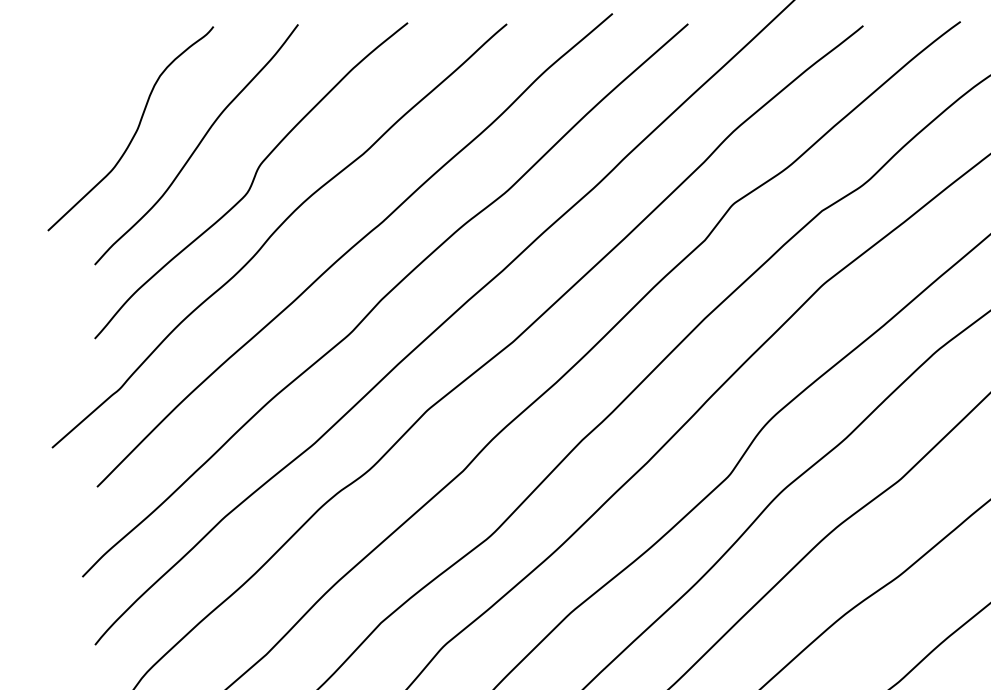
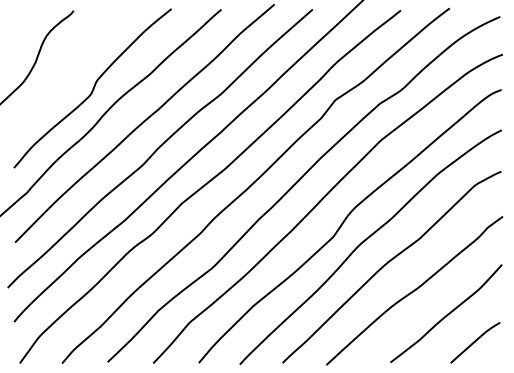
curve: (197, 145) -> (65, 70), removed

